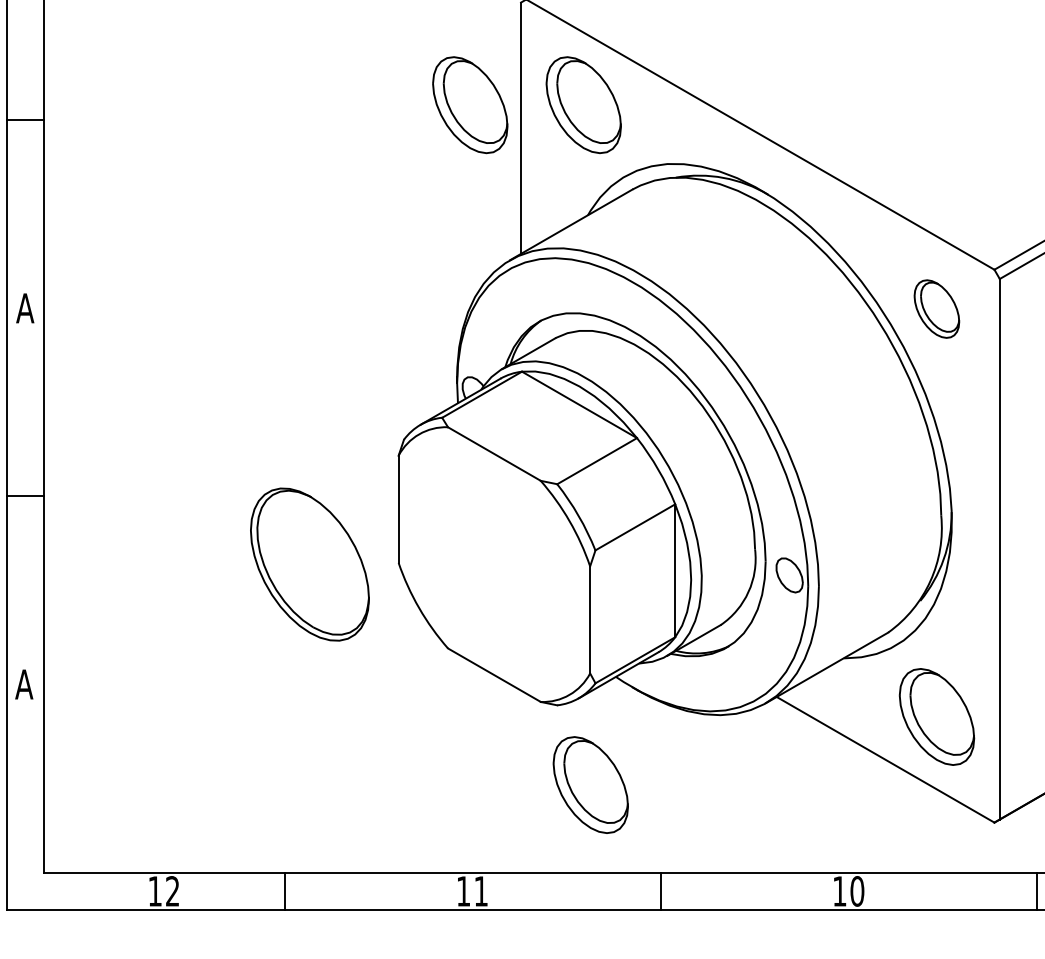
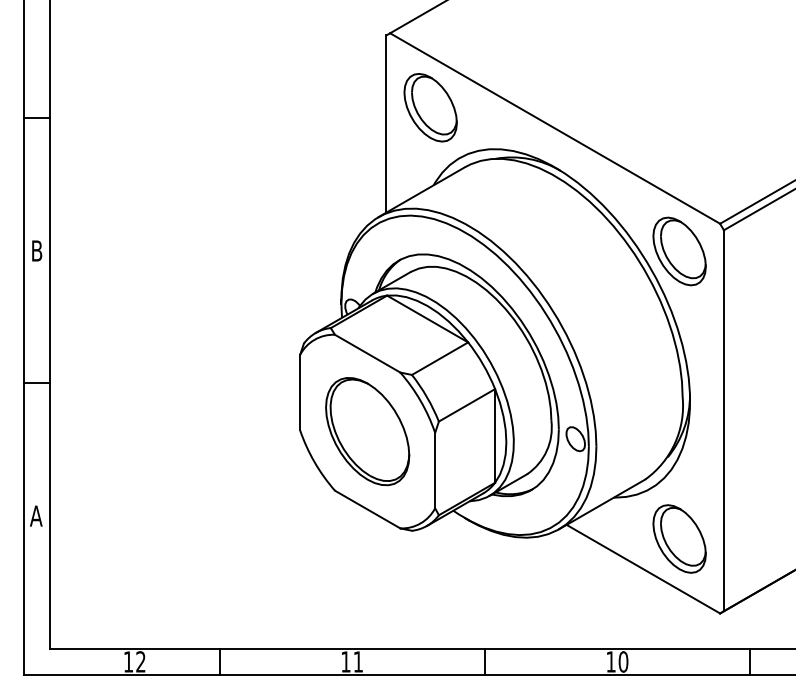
part: (470, 104) -> (350, 107), removed
text: (24, 307) -> (36, 250), A -> B
part: (936, 309) -> (679, 251), size x1.67
part: (309, 564) -> (367, 431), moved
part: (590, 784) -> (435, 586), removed

